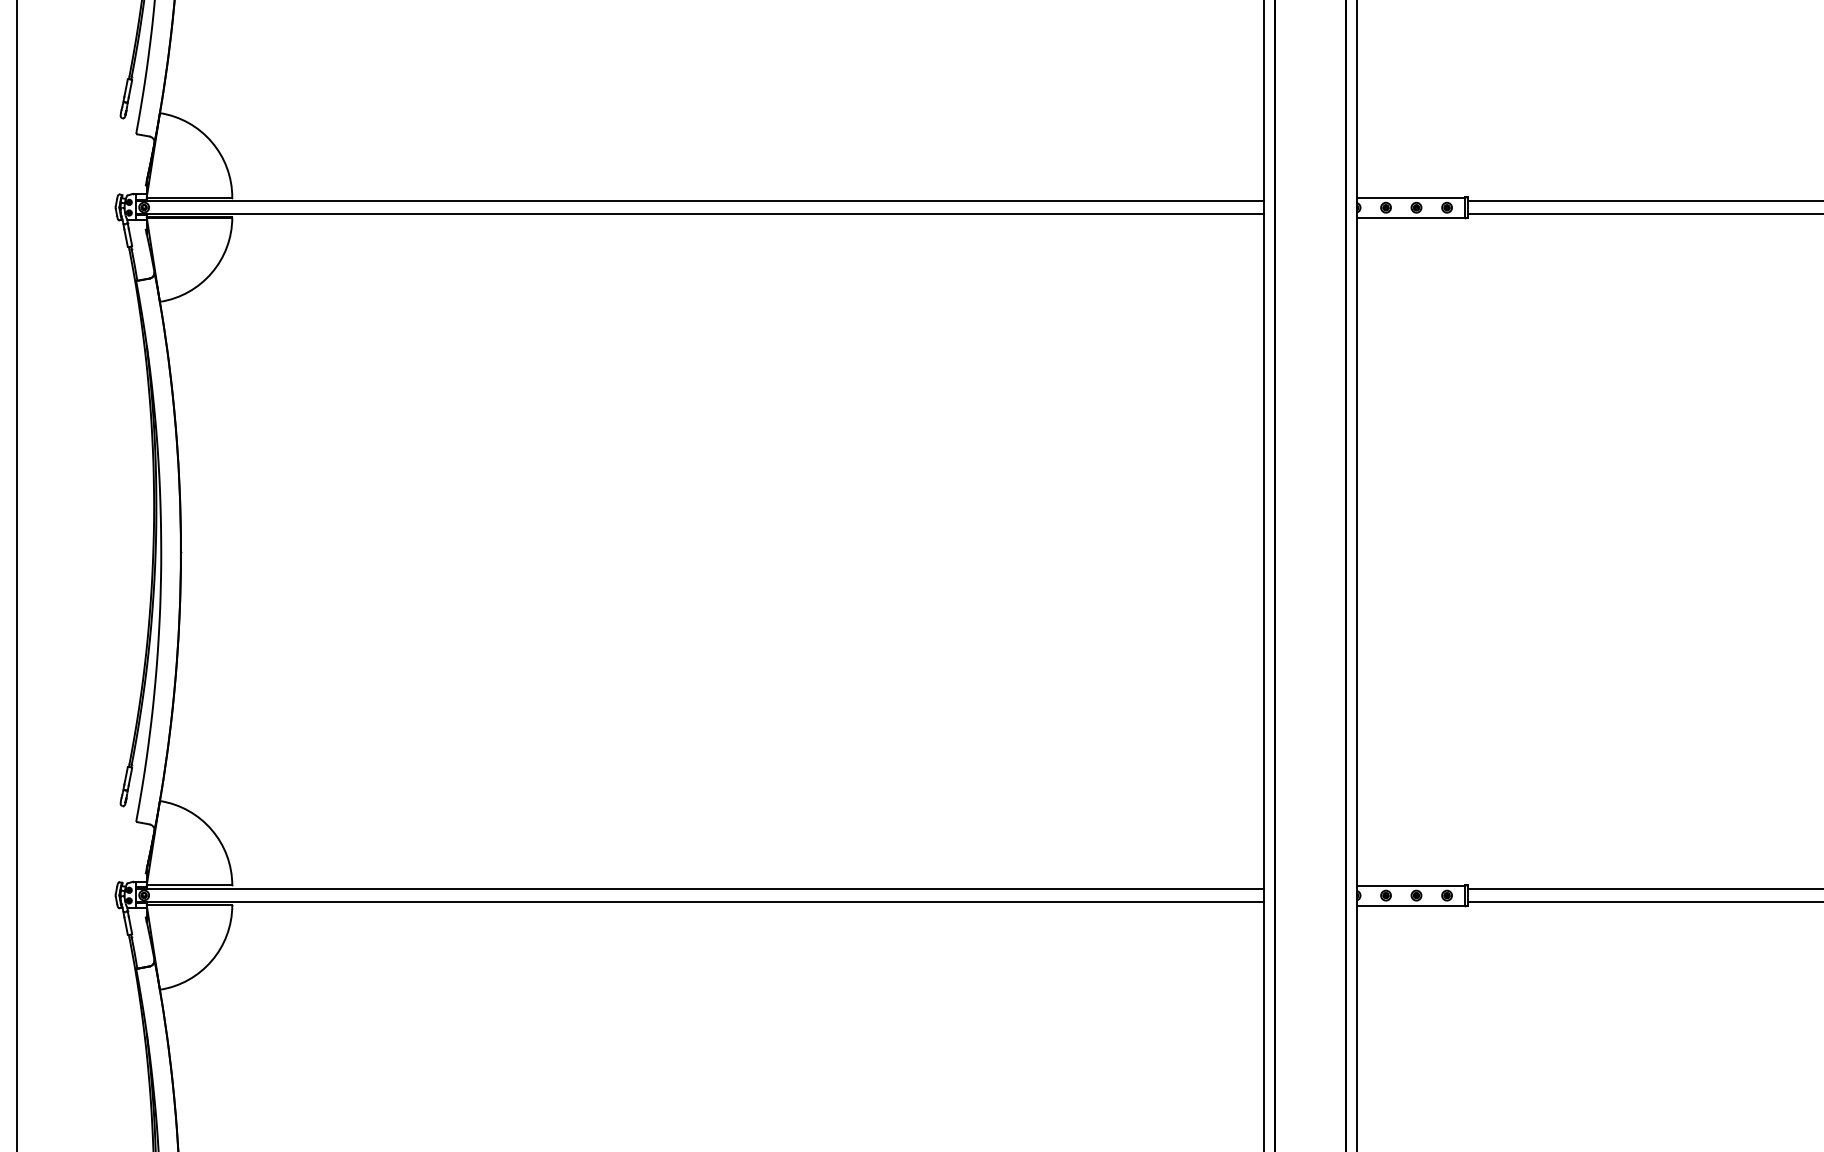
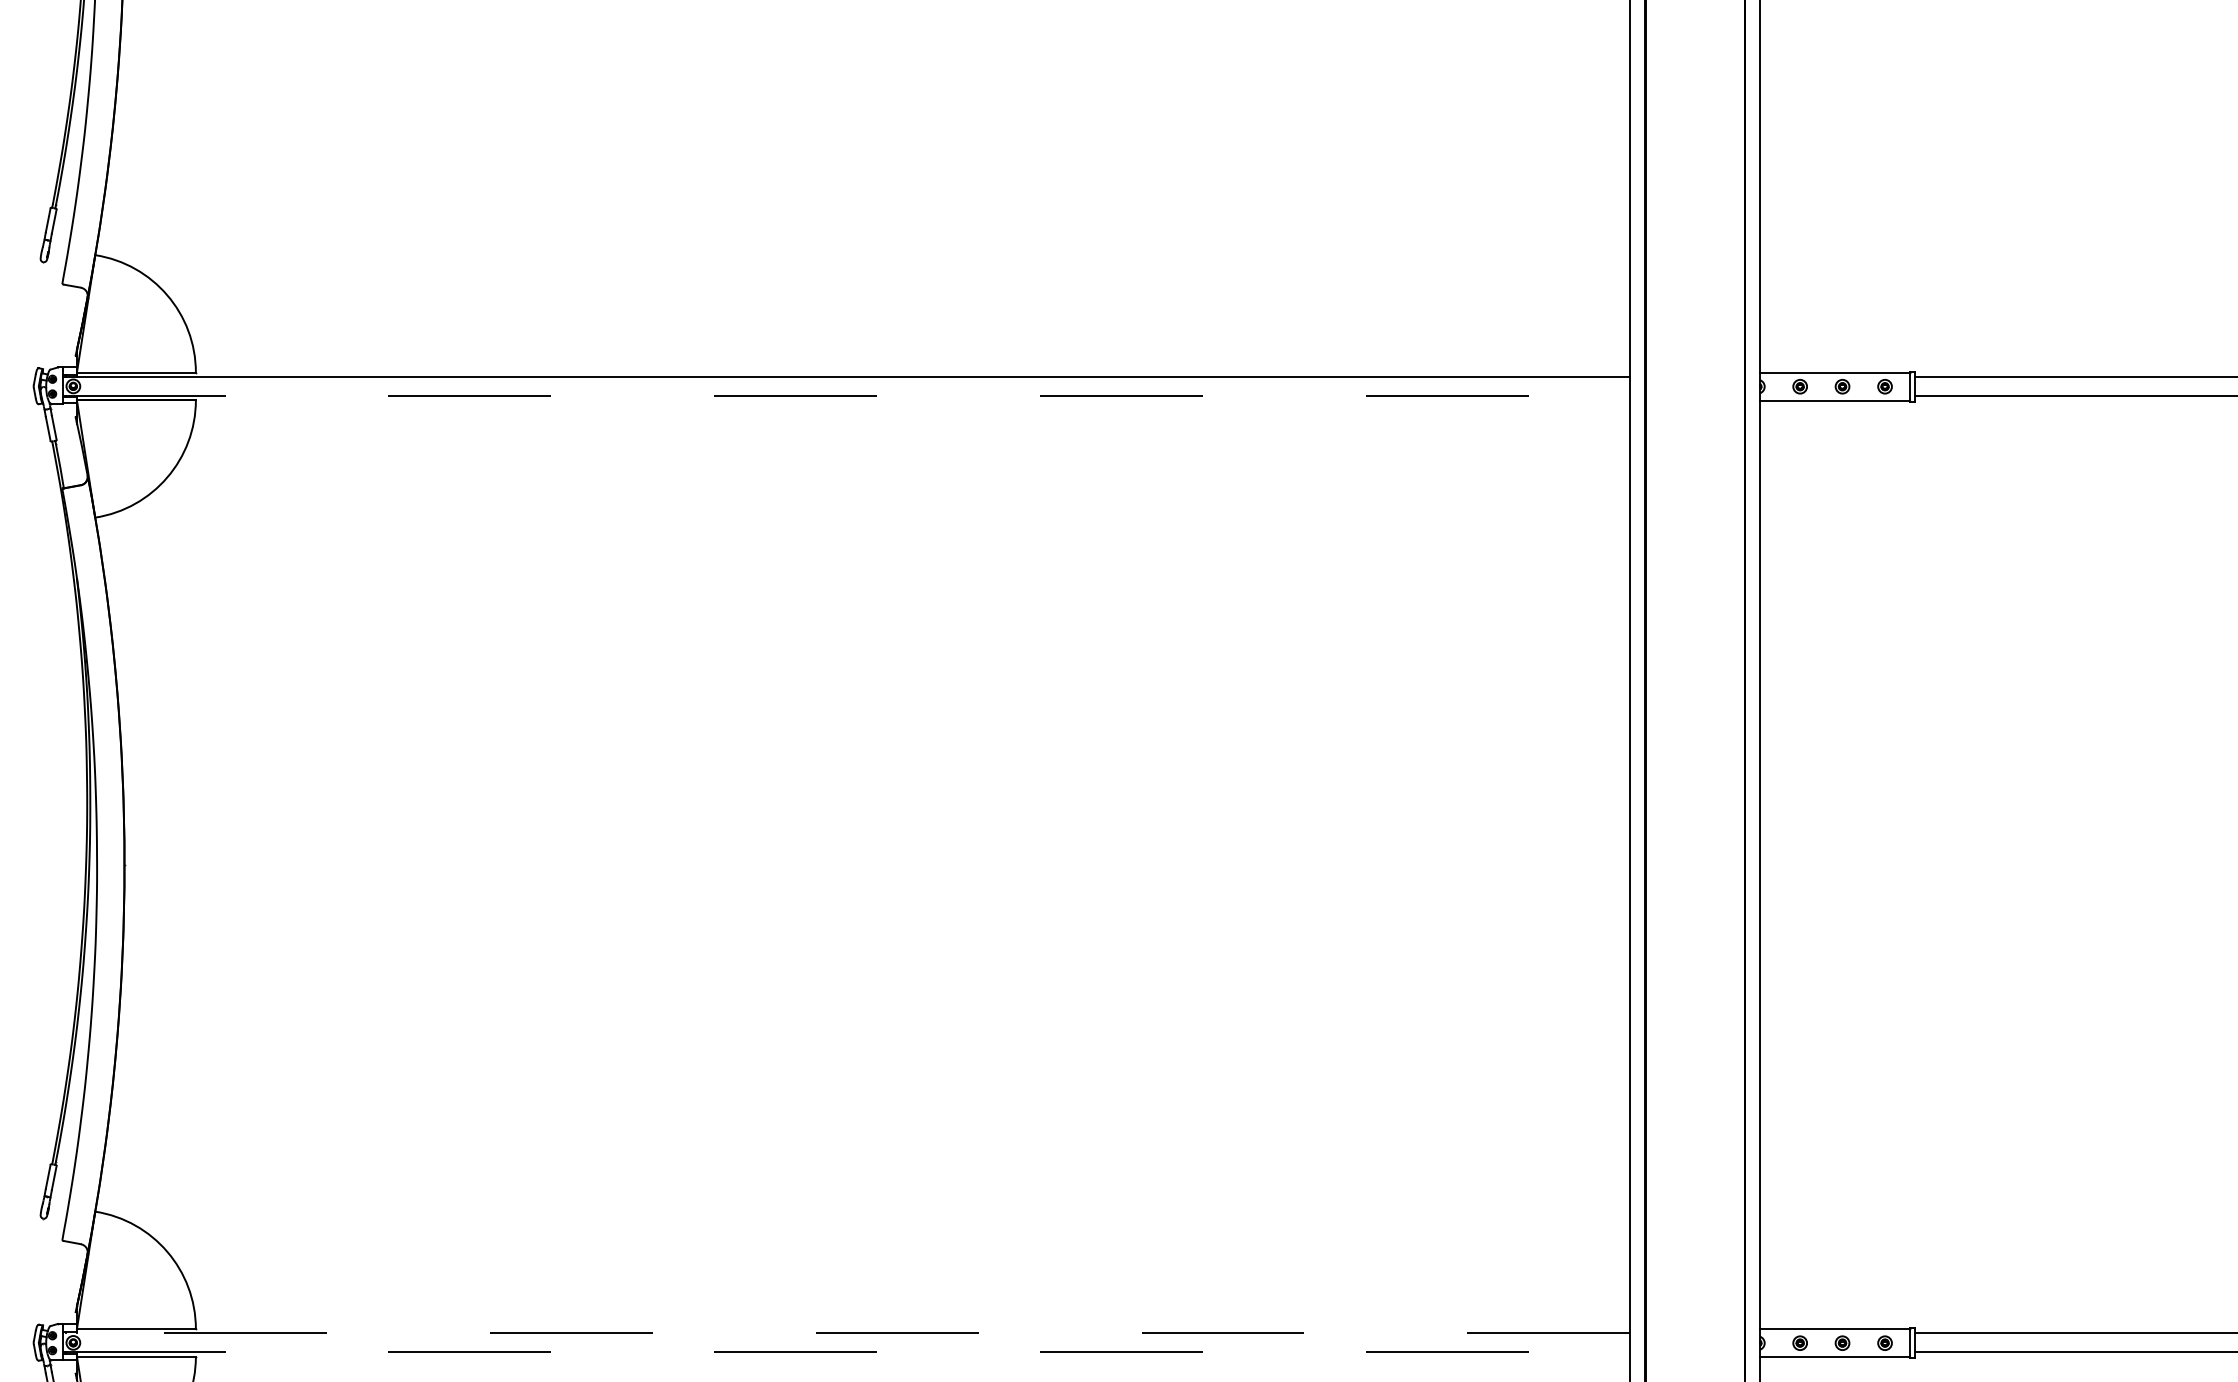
line: (700, 214) -> (846, 396), solid -> dashed
line: (700, 888) -> (846, 1333), solid -> dashed
line: (700, 902) -> (846, 1352), solid -> dashed

